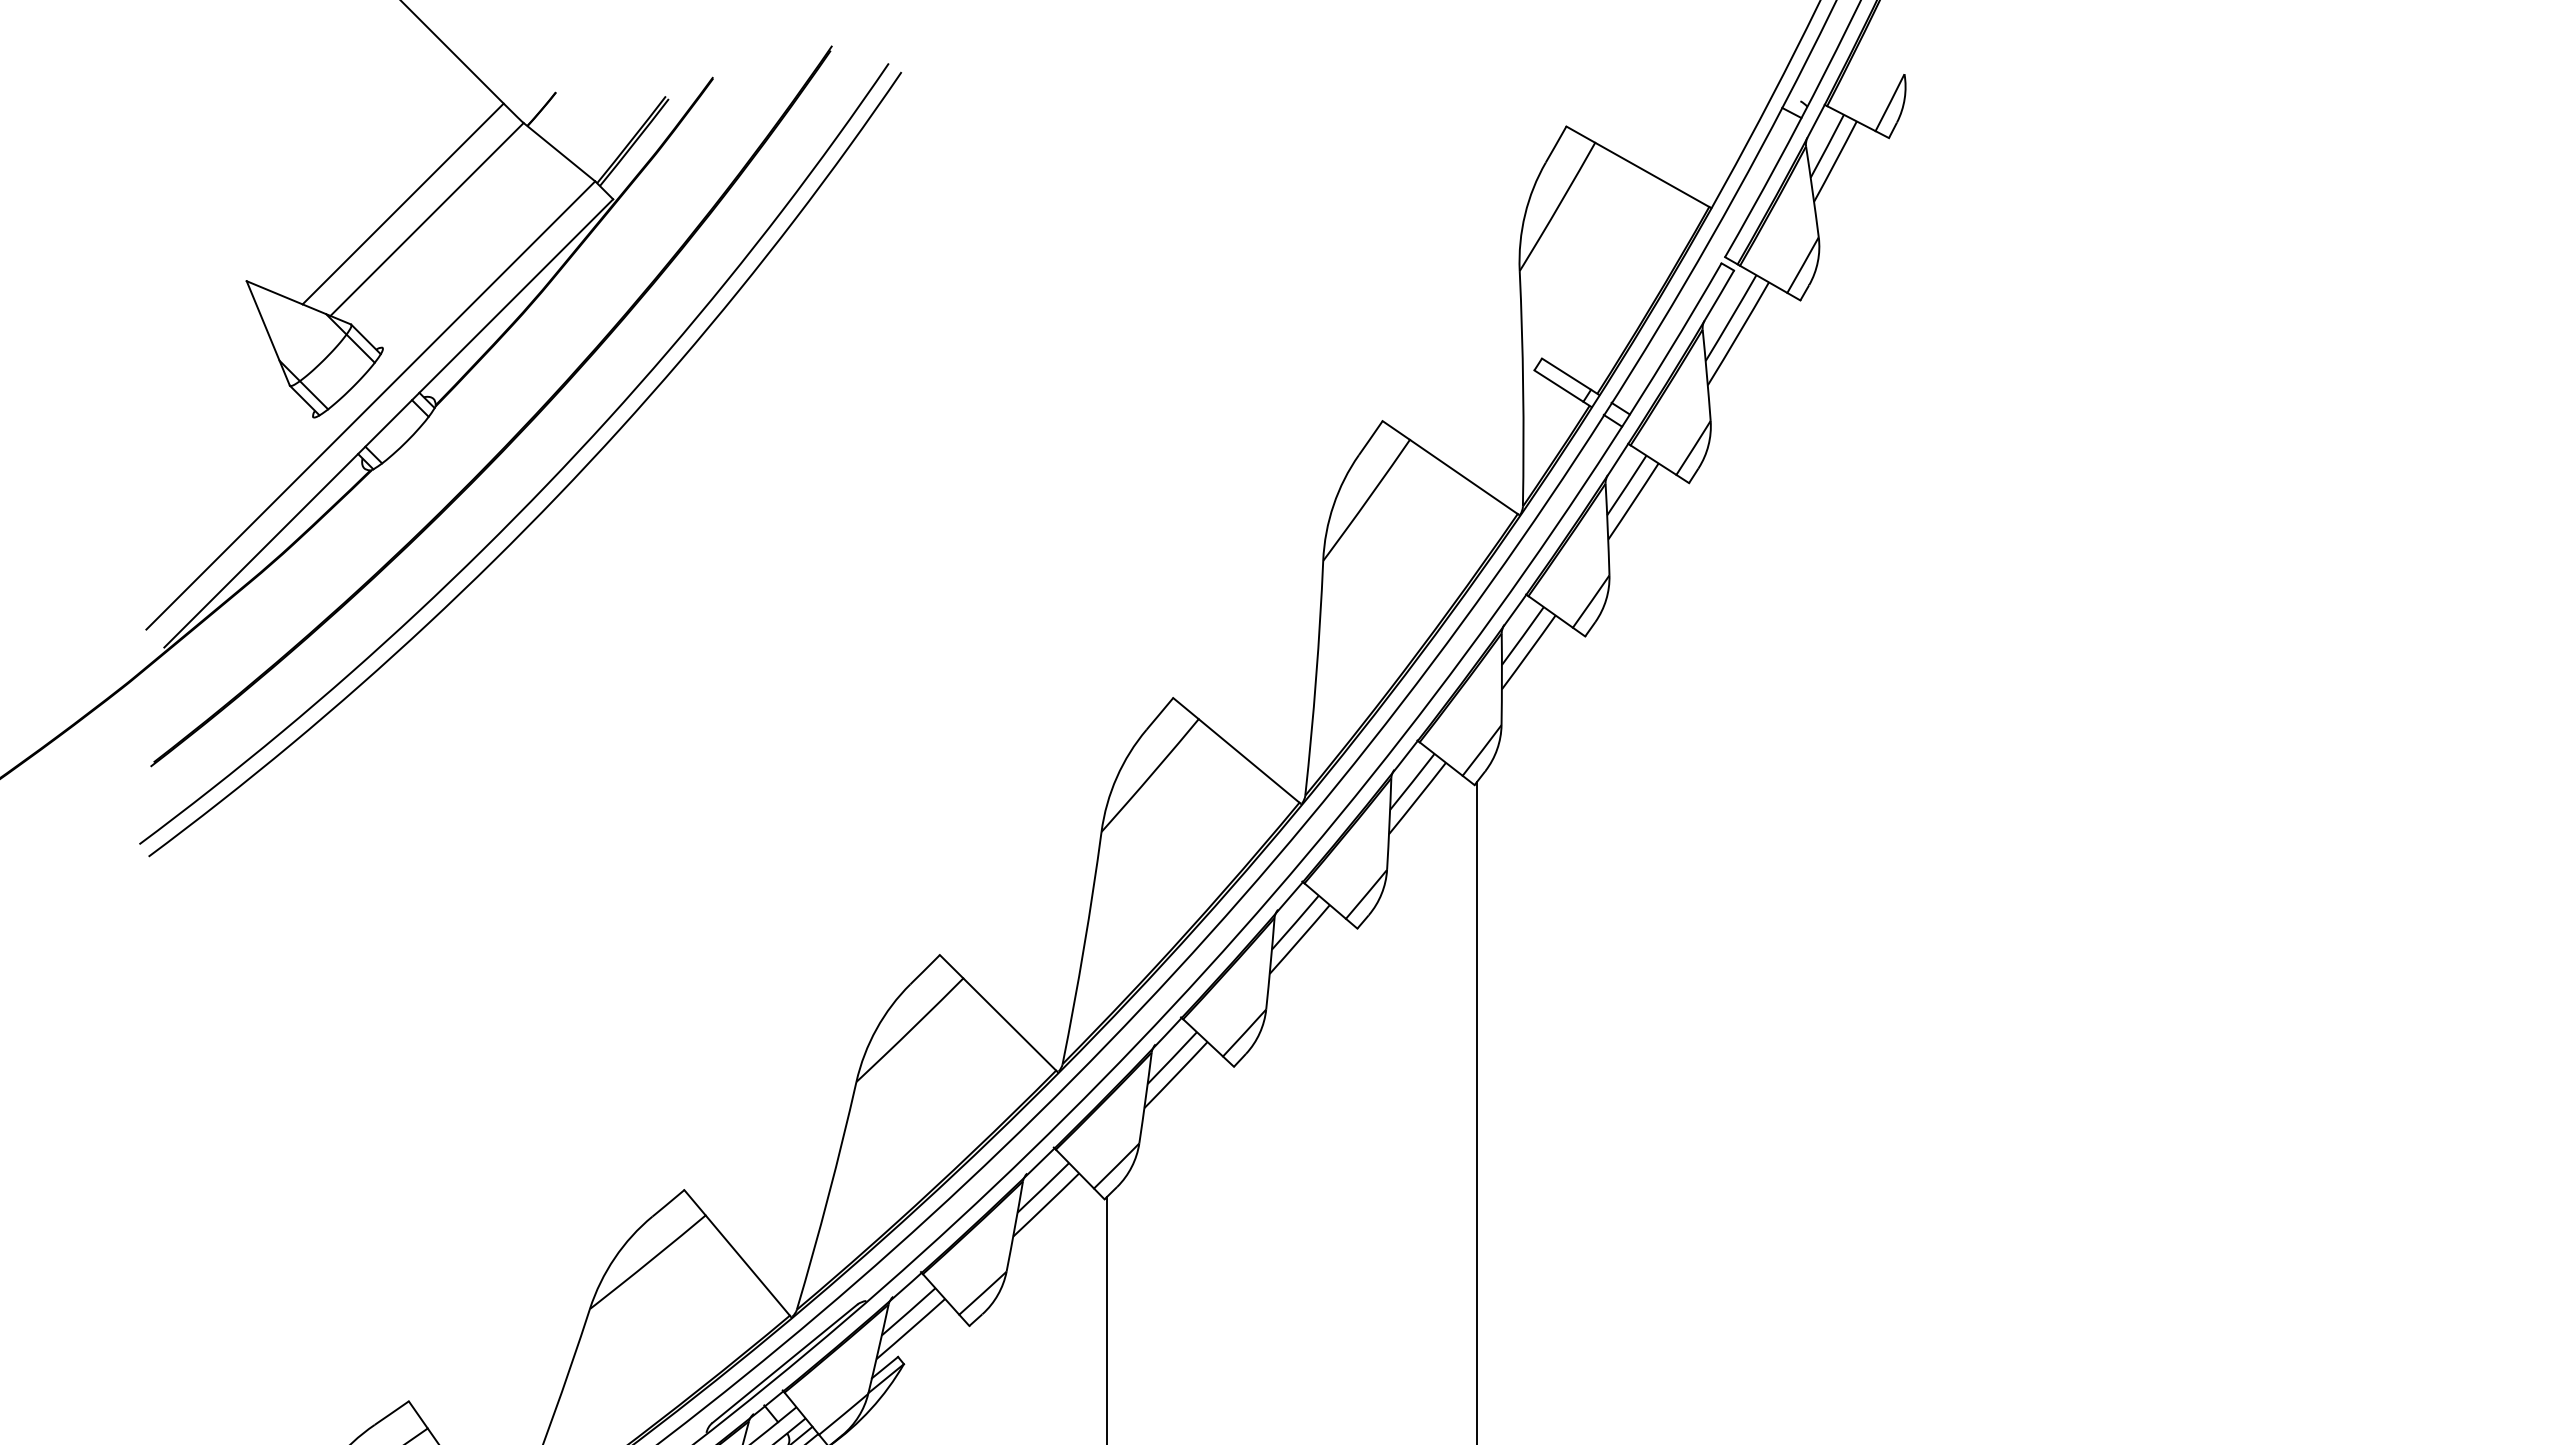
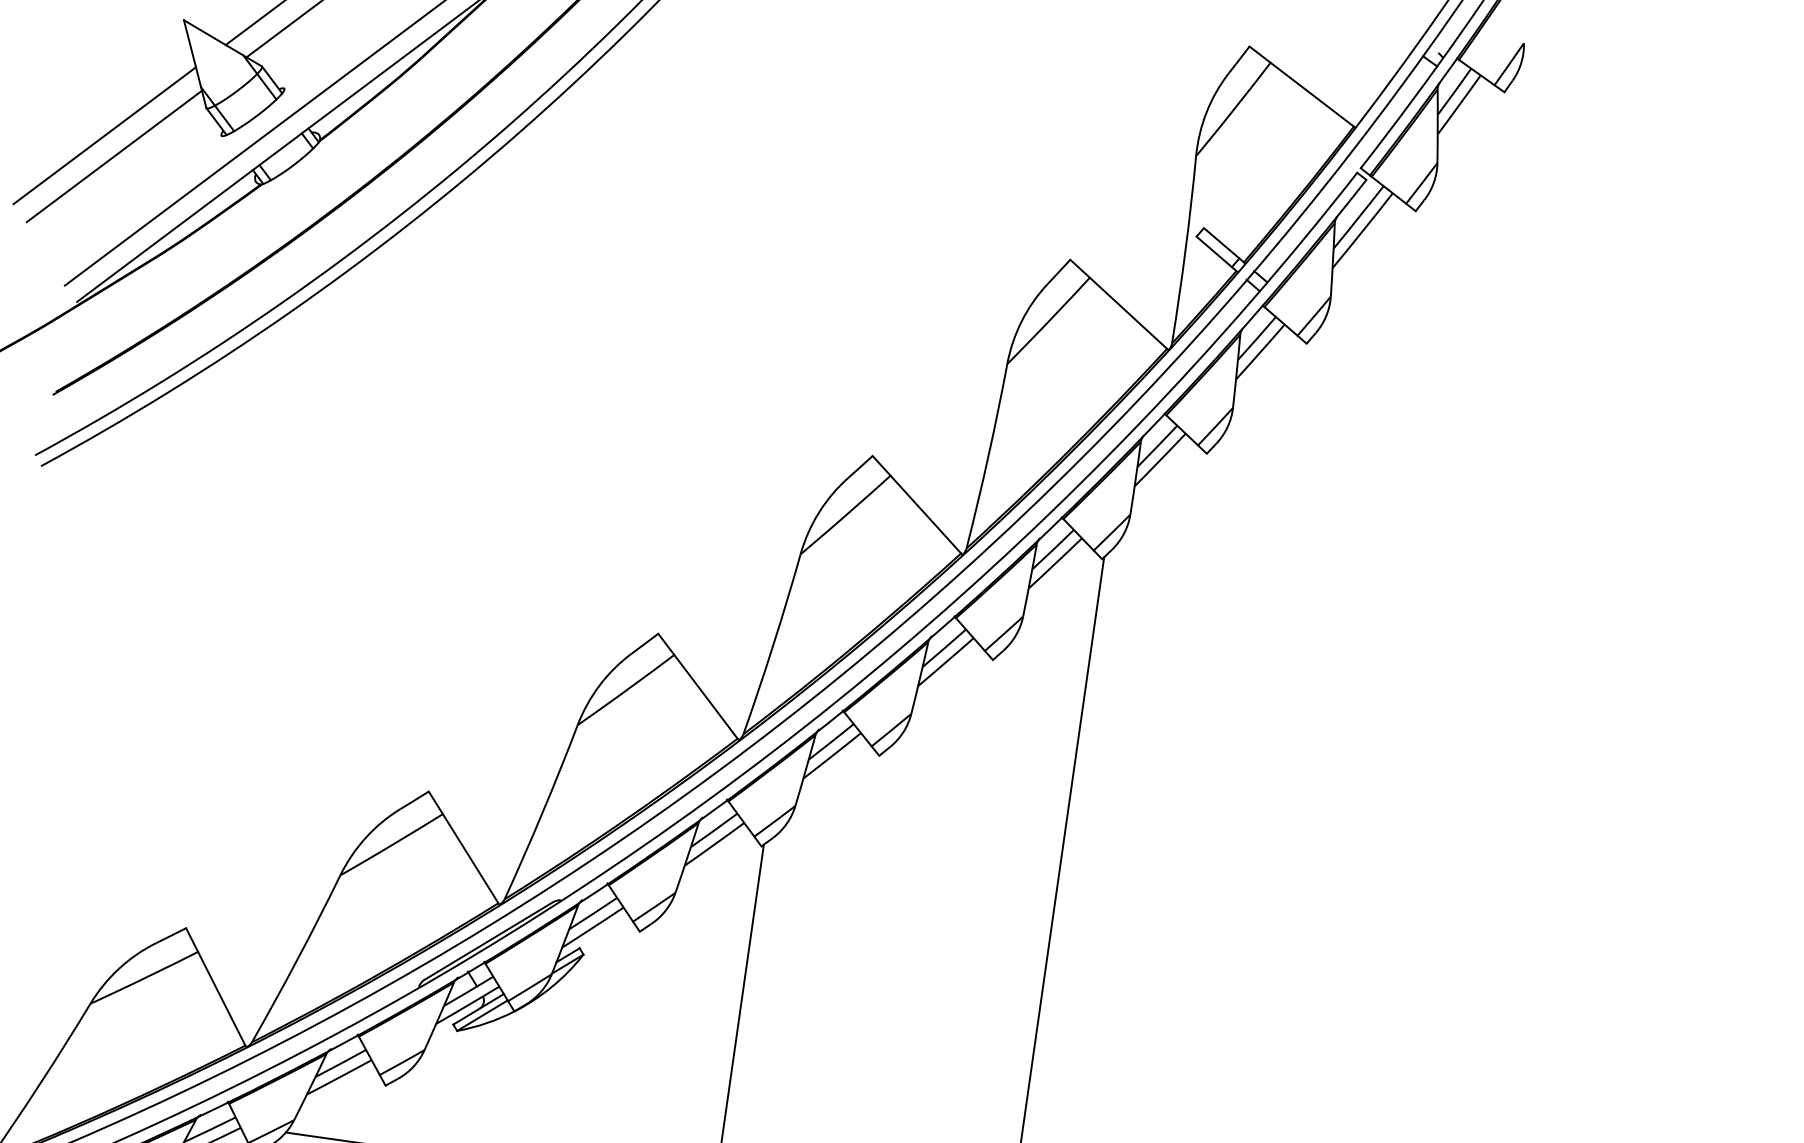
line: (168, 437) -> (104, 135), added
line: (184, 461) -> (114, 156), added

